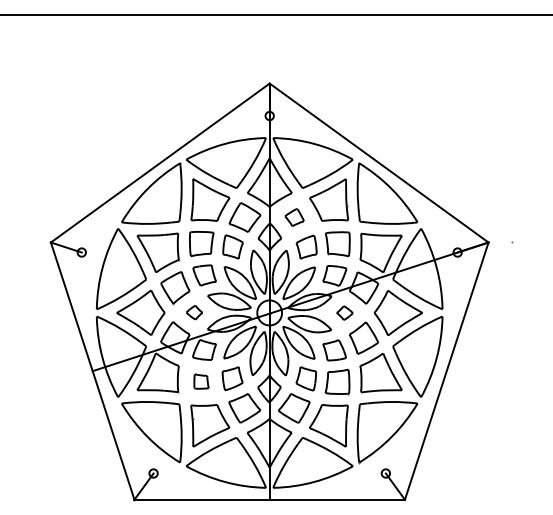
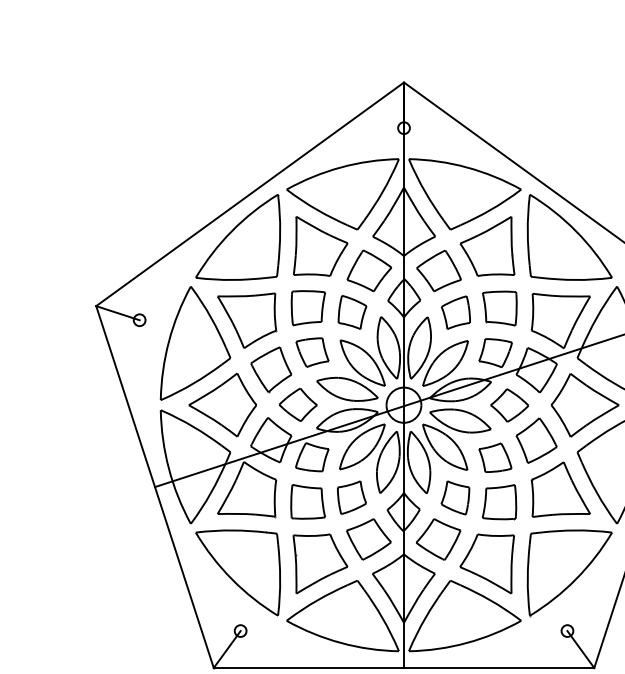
part: (294, 217) -> (438, 270), size x1.67
part: (194, 312) -> (298, 404), size x1.67
part: (344, 312) -> (509, 404), size x1.67
part: (201, 381) -> (308, 501), size x1.67

